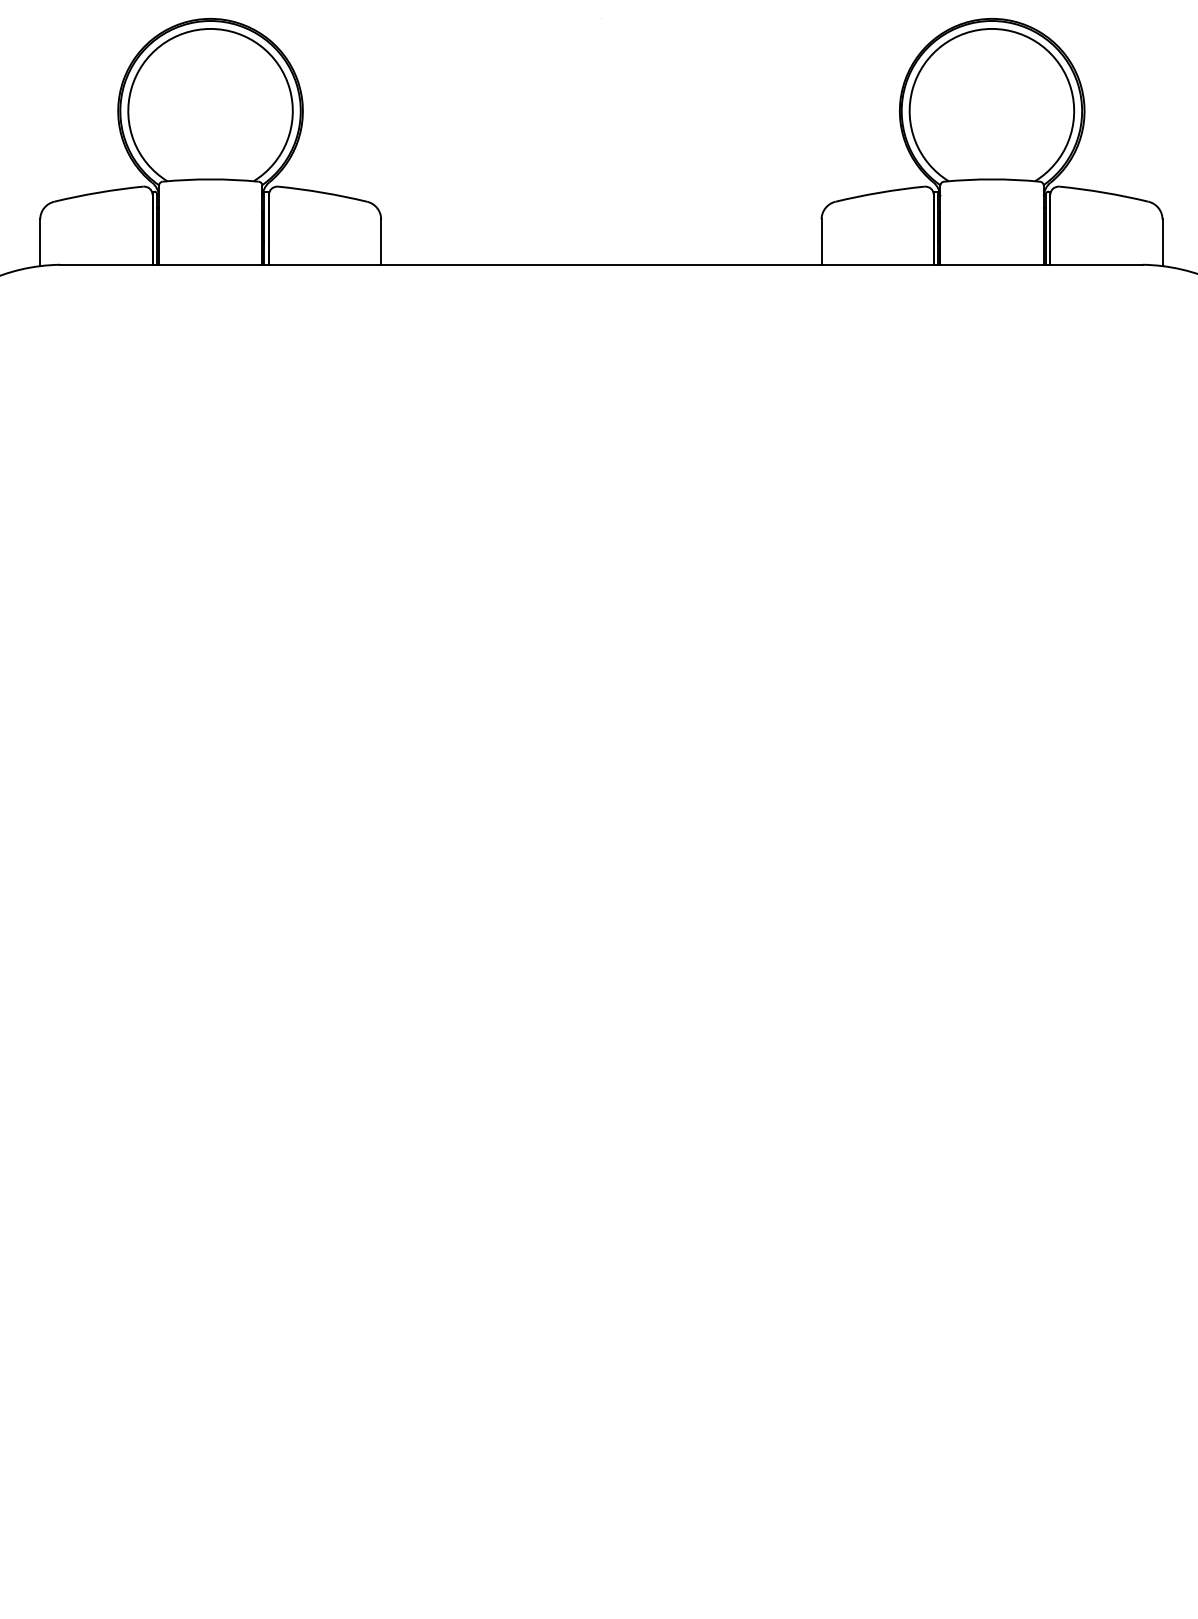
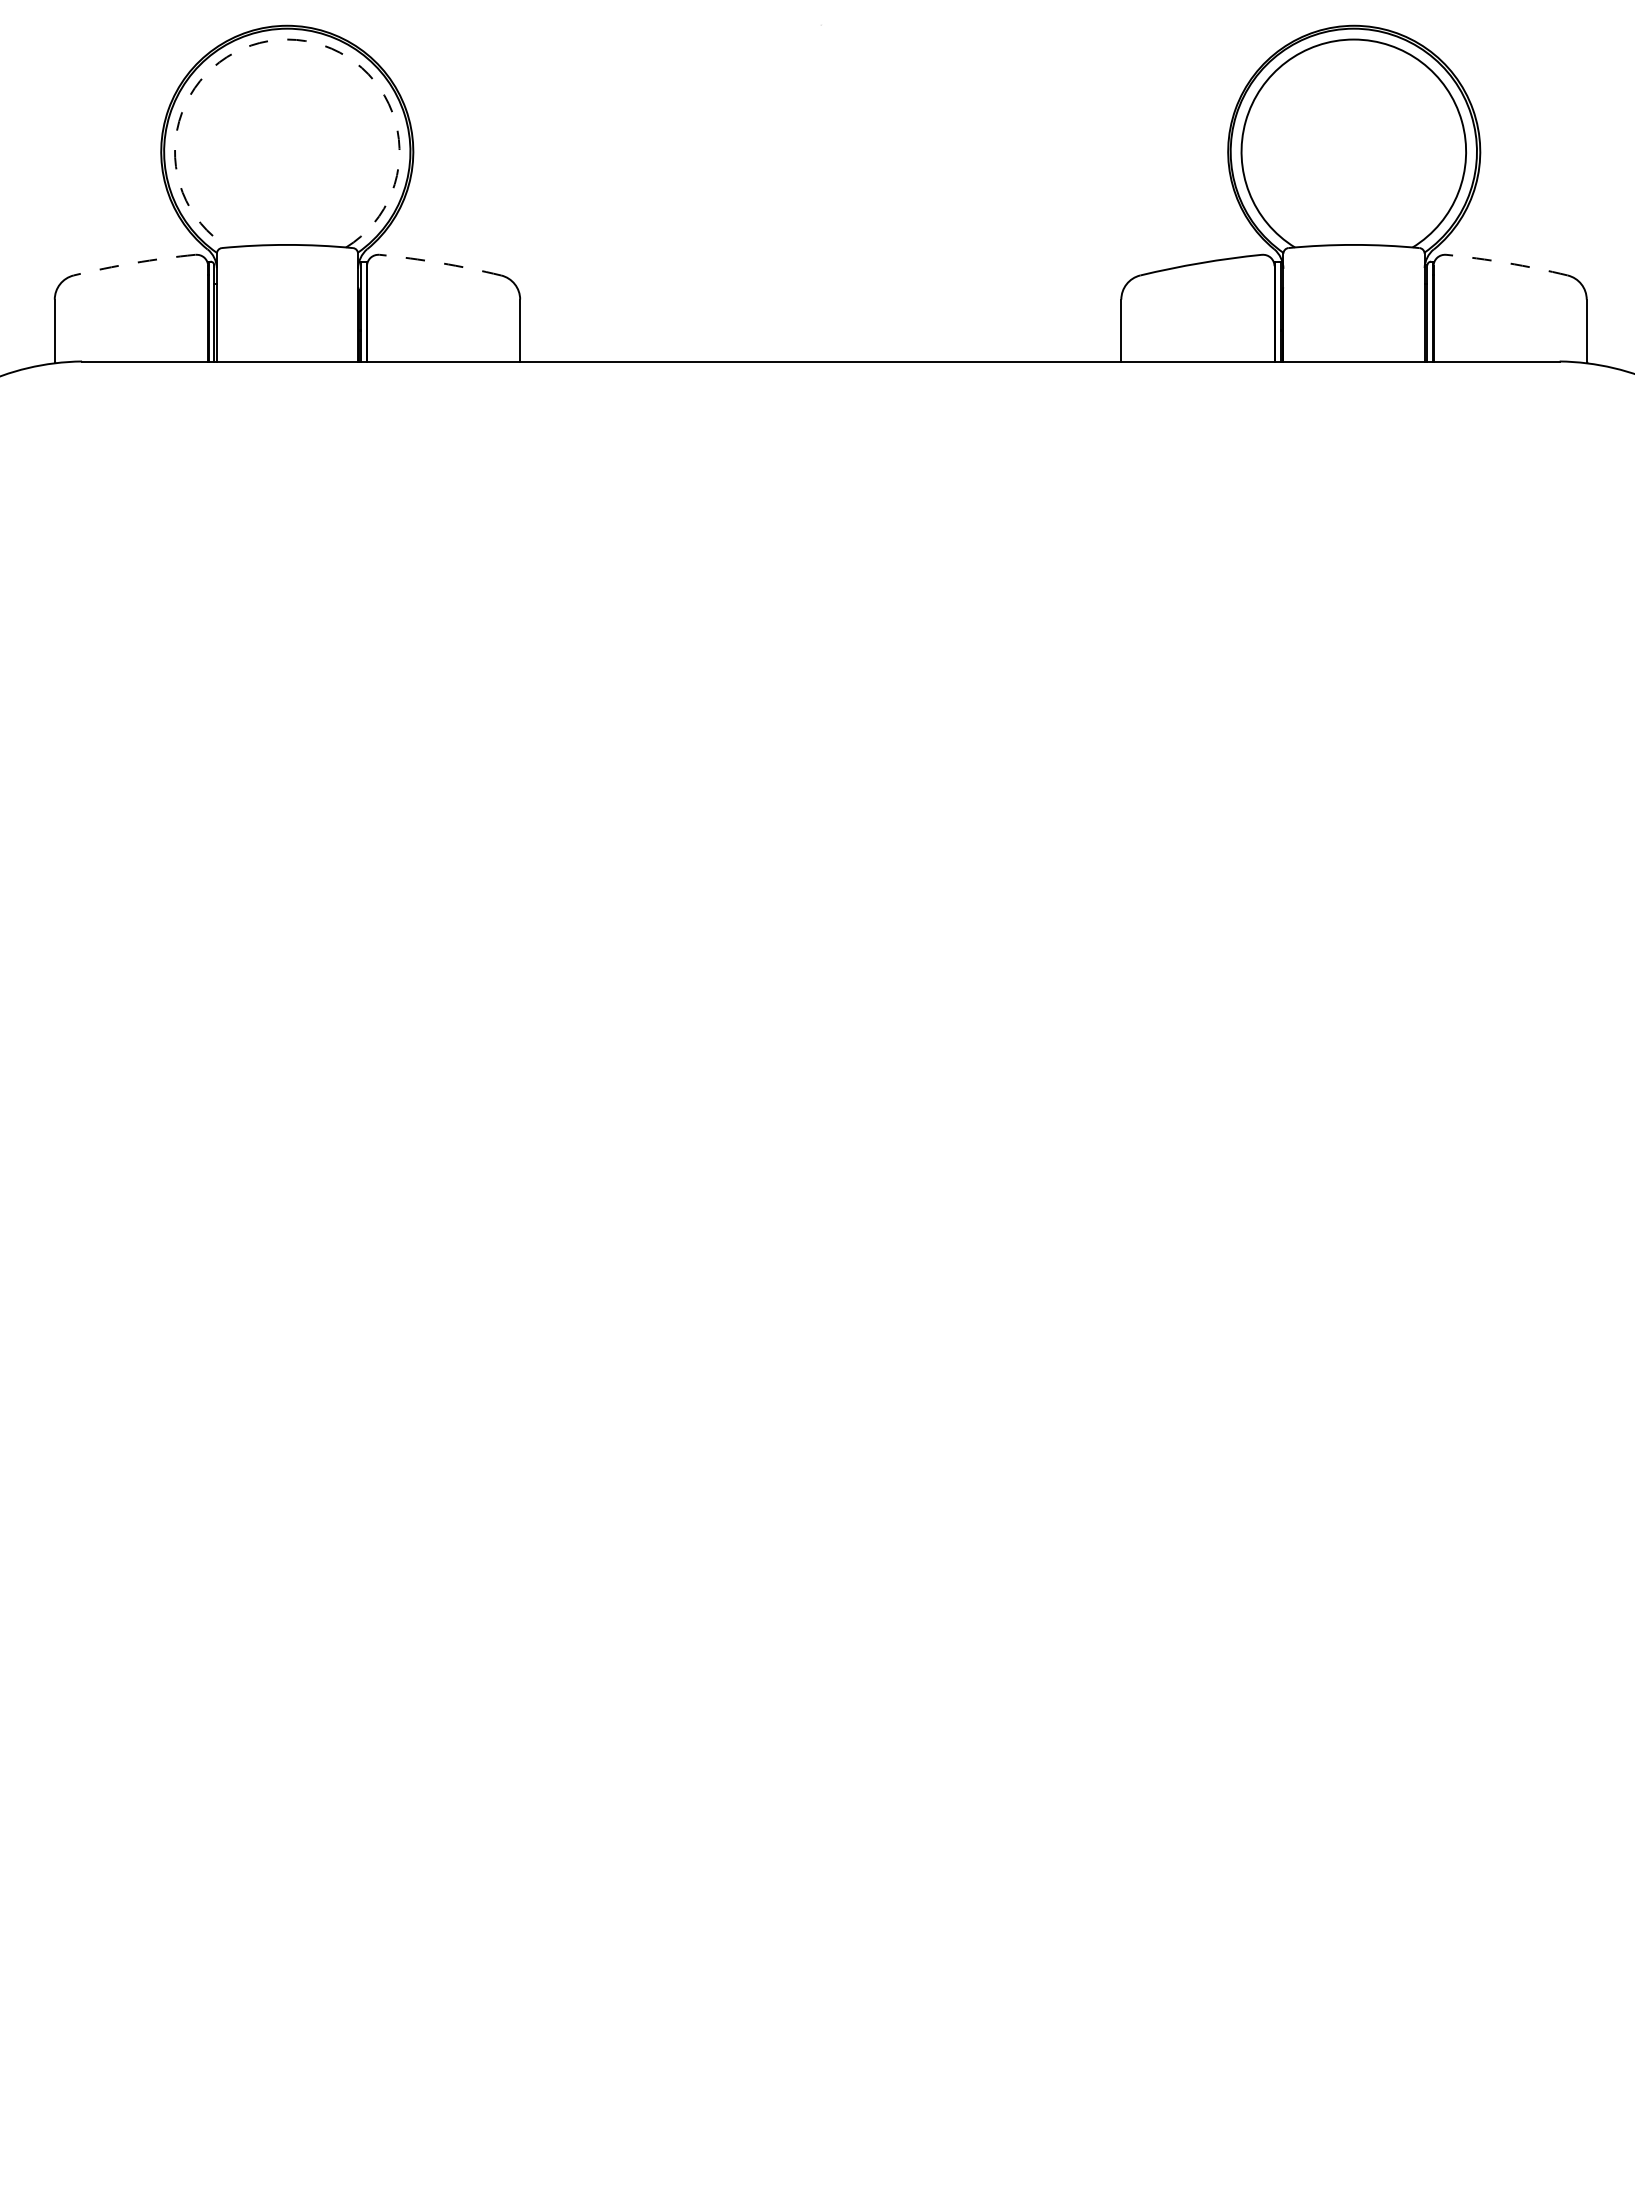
arc: (210, 28) -> (287, 39), solid -> dashed
arc: (98, 193) -> (134, 263), solid -> dashed
arc: (322, 193) -> (440, 263), solid -> dashed
arc: (1104, 193) -> (1507, 263), solid -> dashed

